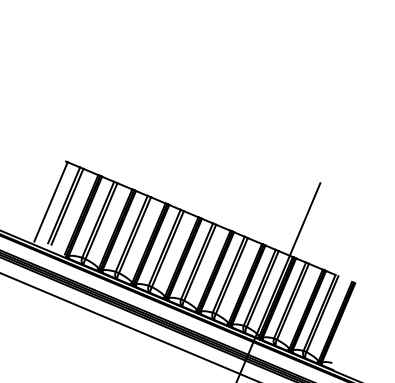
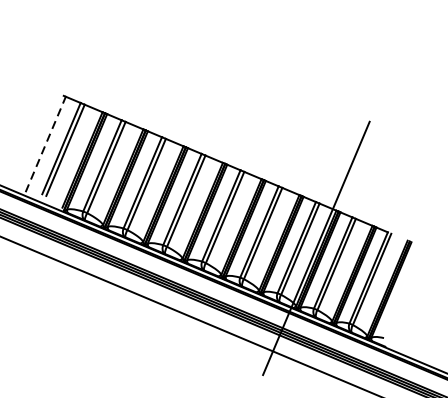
line: (51, 201) -> (46, 143), solid -> dashed

